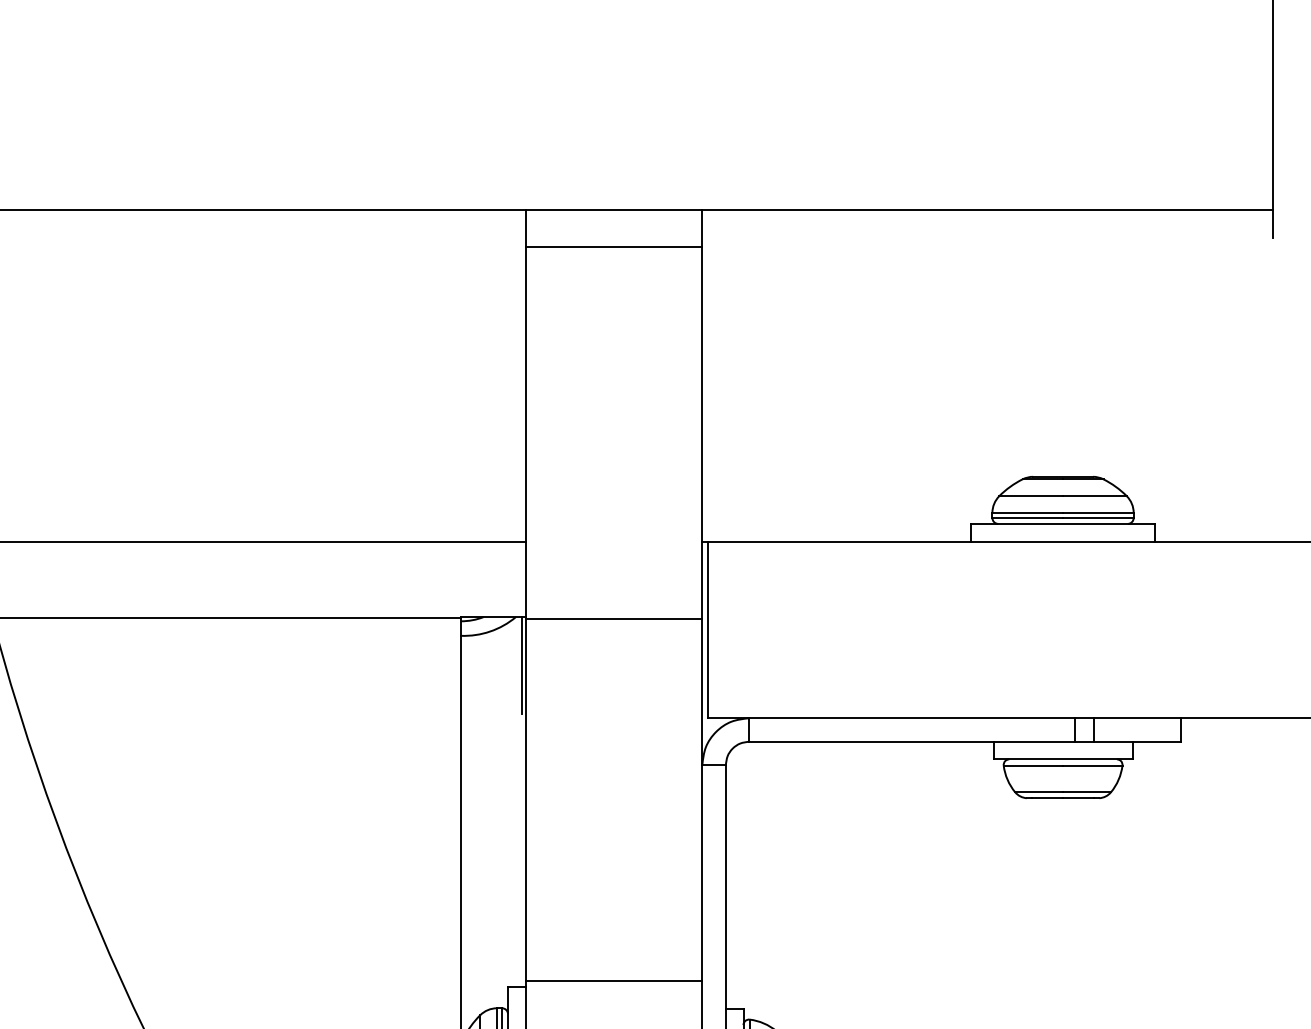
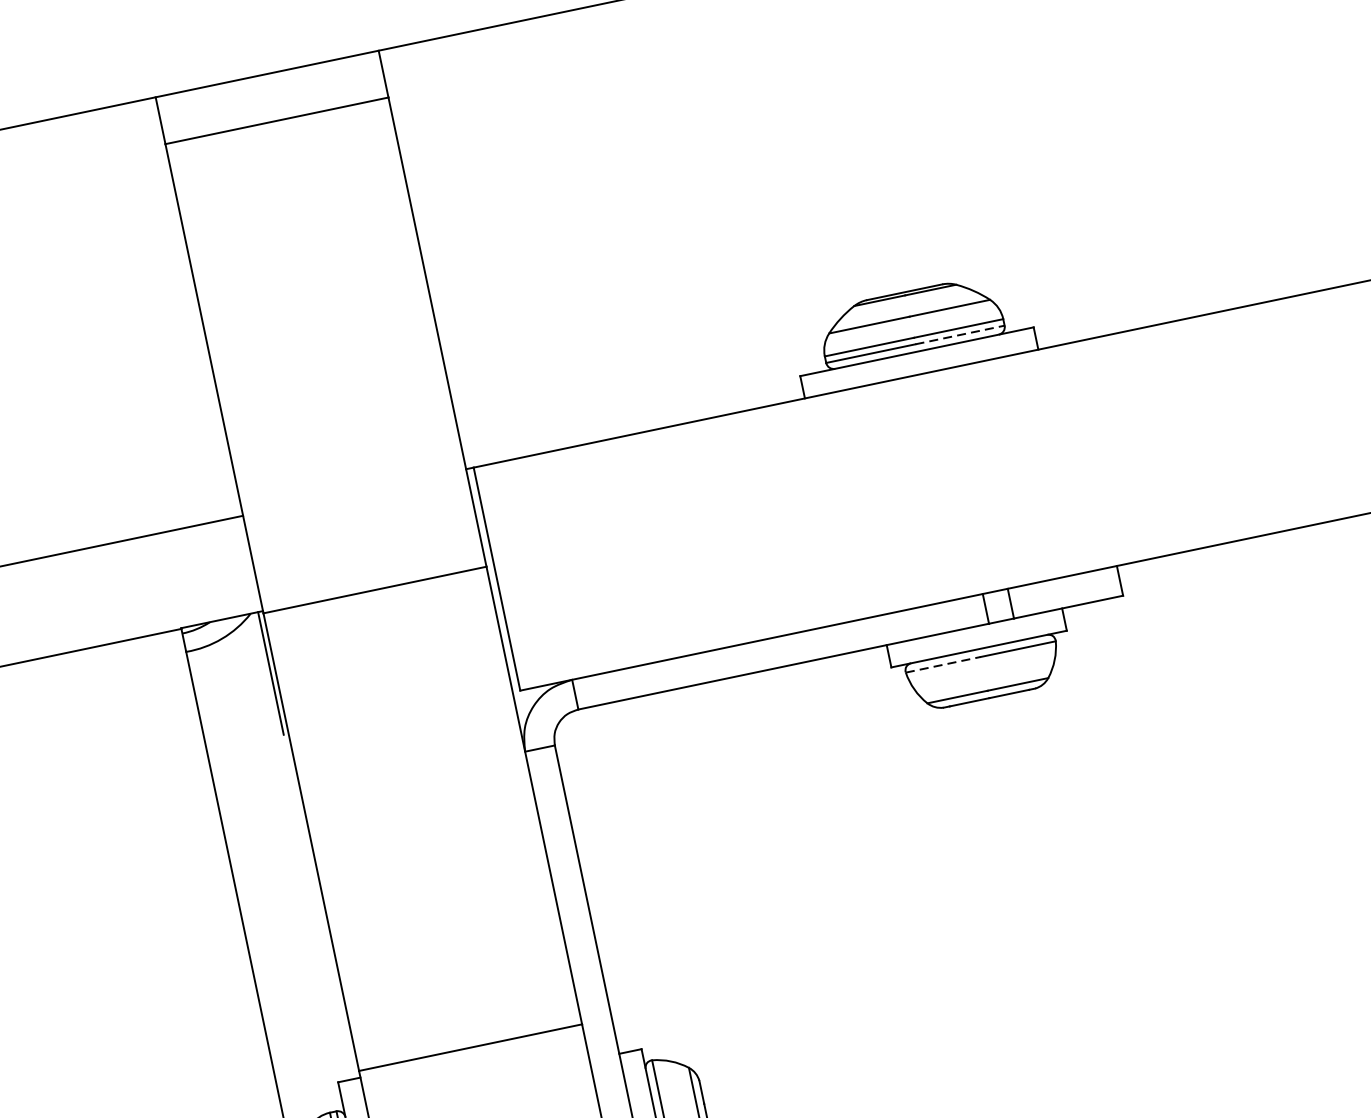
line: (1098, 518) -> (960, 335), solid -> dashed
line: (1033, 765) -> (943, 664), solid -> dashed

